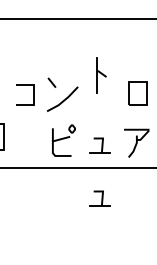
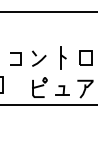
part: (101, 74) -> (63, 57), moved
part: (63, 93) -> (39, 58), size x0.71
part: (100, 198) -> (62, 123), removed

